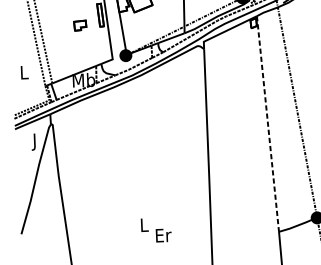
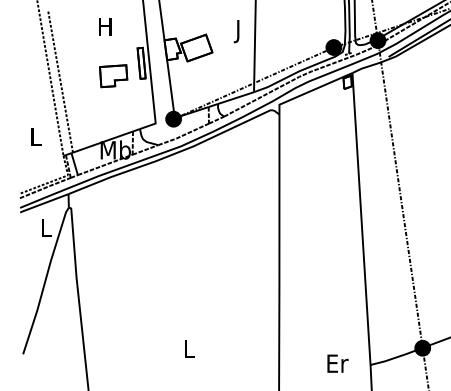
part: (80, 25) -> (113, 76), size x1.67
line: (268, 124) -> (361, 219), dashed -> solid
text: (35, 141) -> (46, 230), J -> L
text: (163, 235) -> (337, 363), moved

